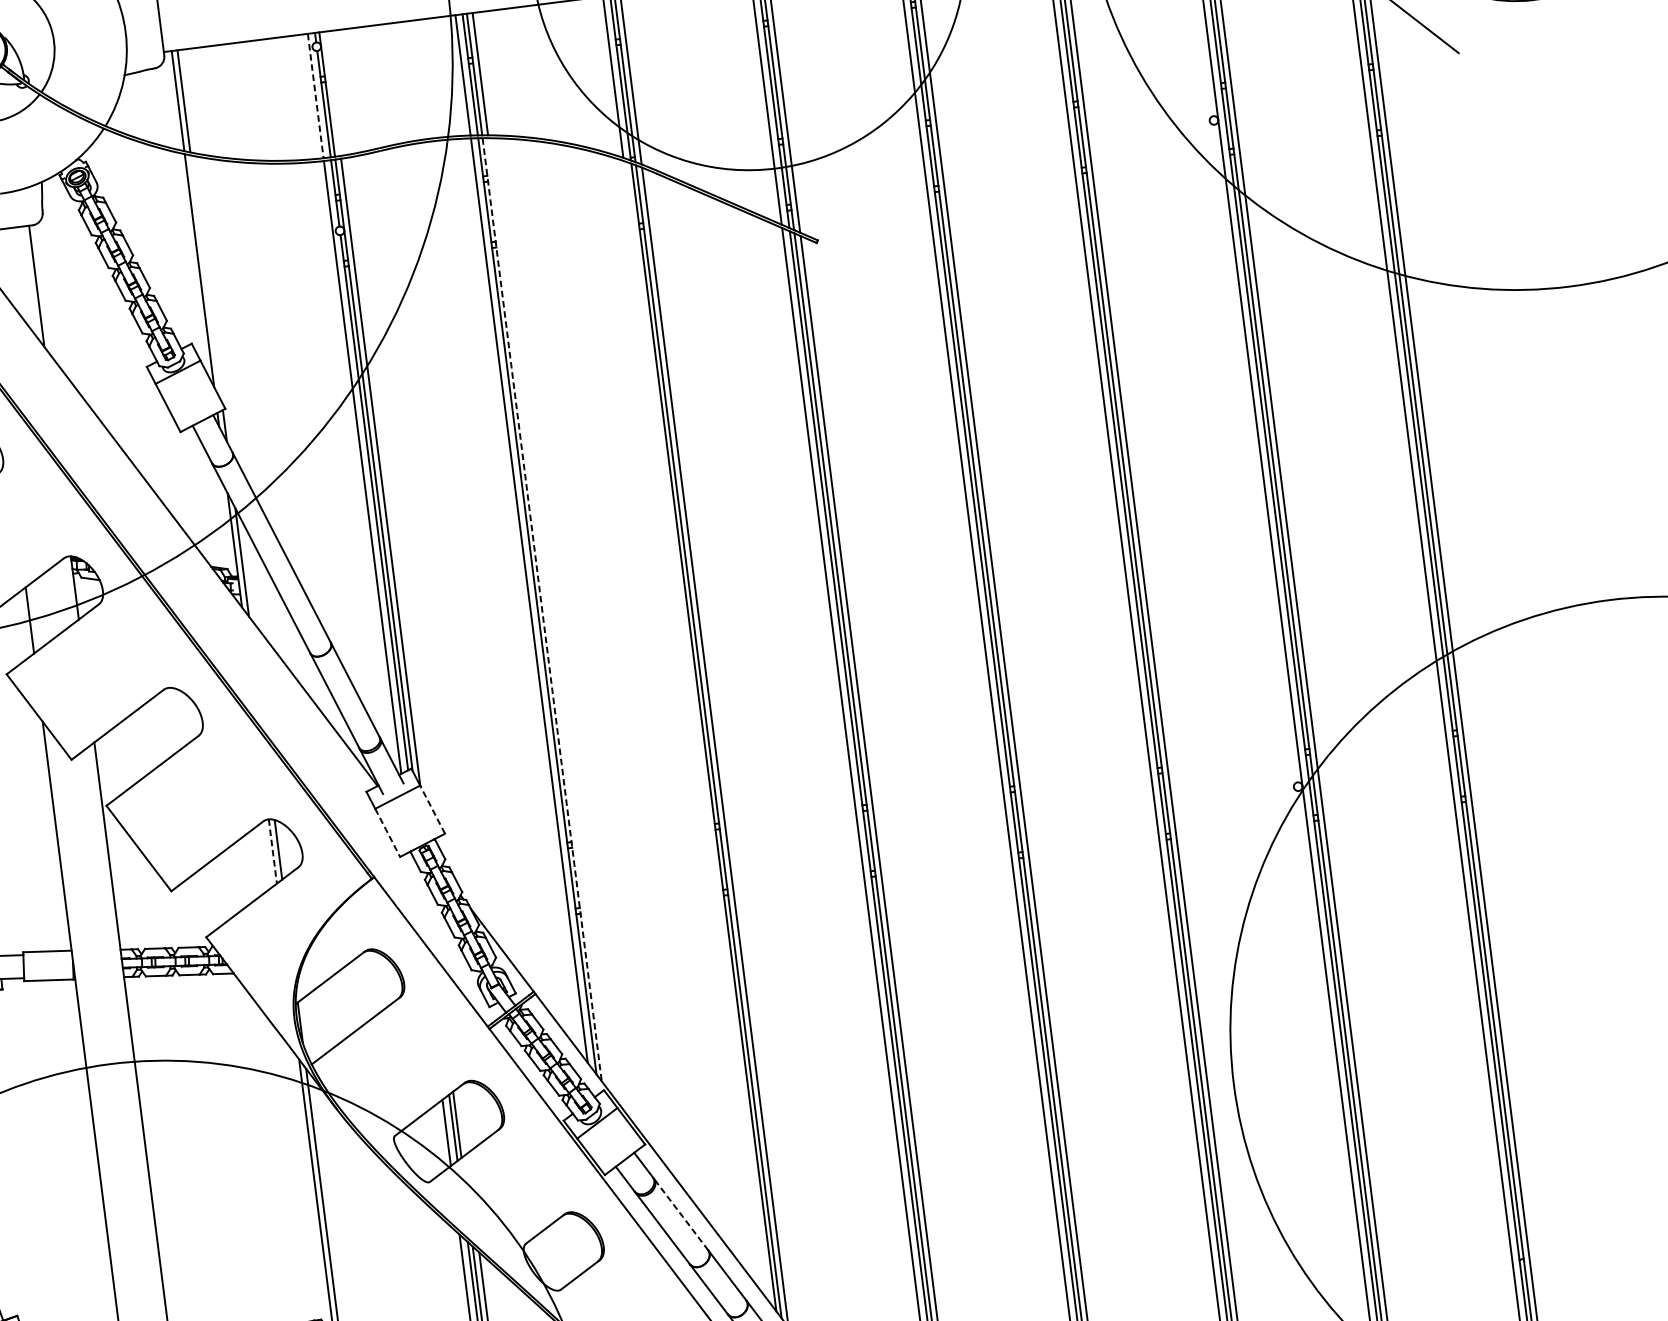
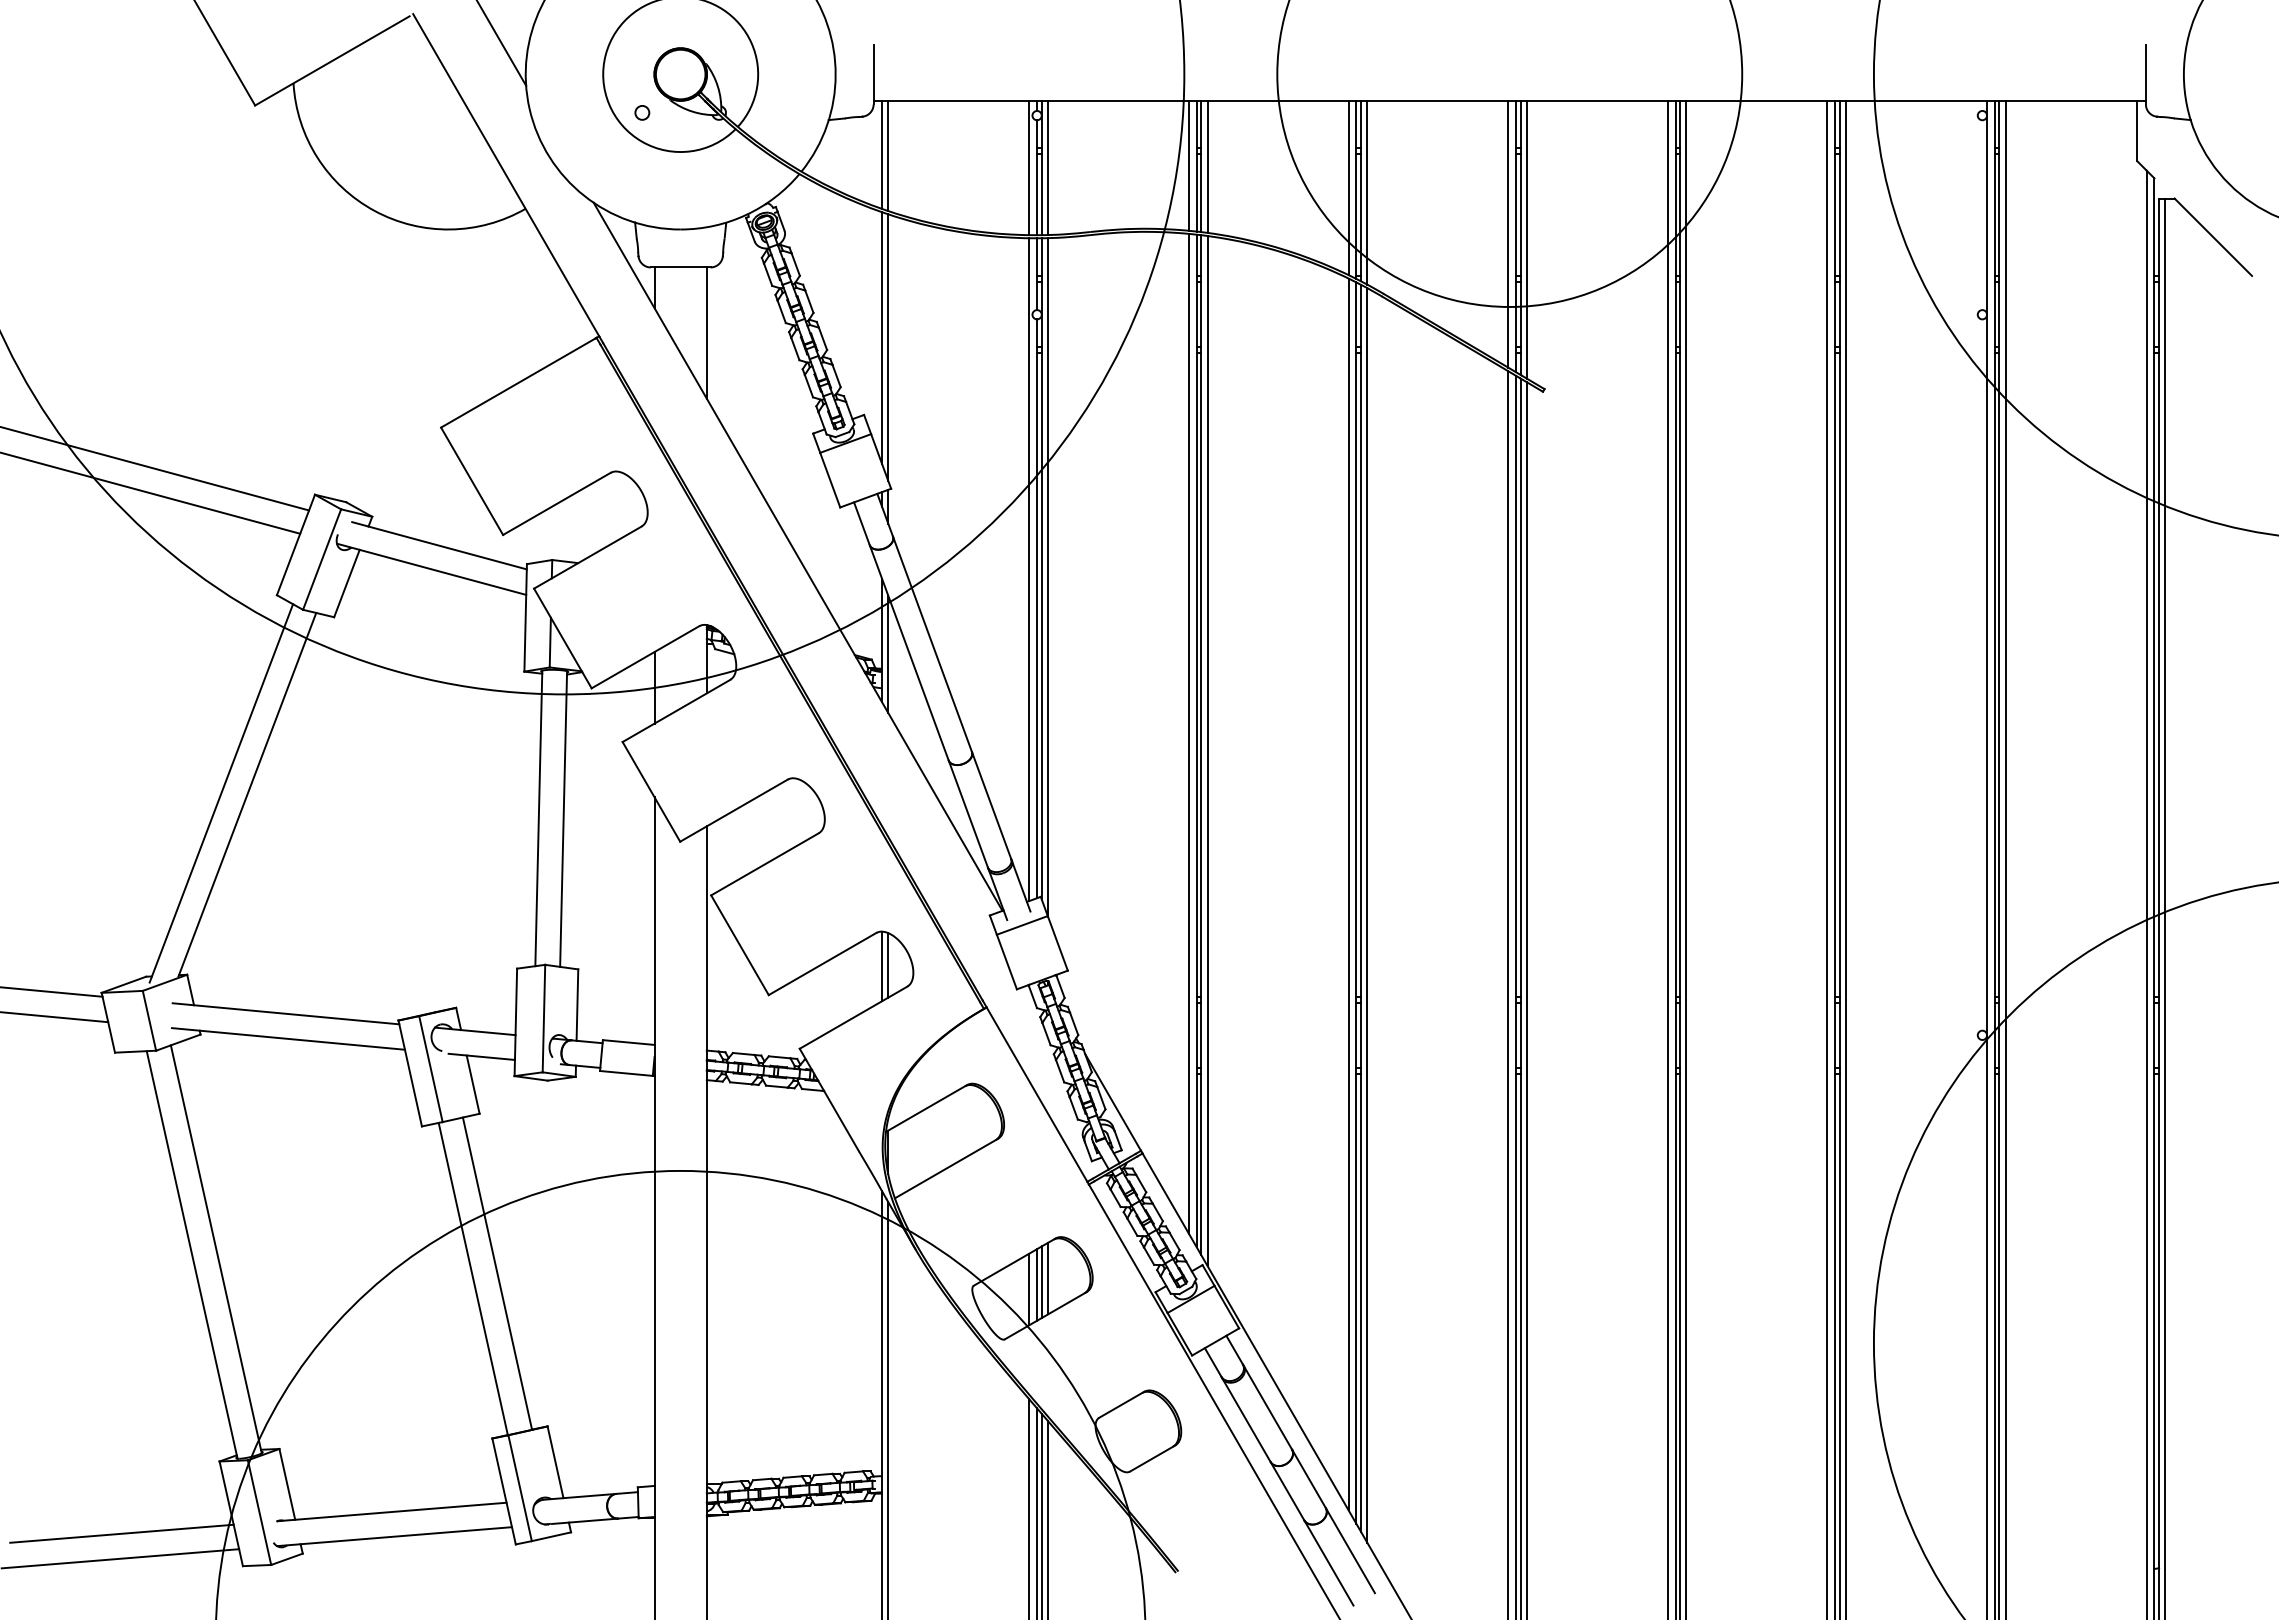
line: (332, 93) -> (1047, 167), added
line: (315, 96) -> (1029, 168), dashed -> solid
line: (206, 278) -> (888, 347), added
line: (542, 609) -> (1201, 745), dashed -> solid
line: (548, 614) -> (1207, 751), added
line: (695, 730) -> (1348, 894), added
line: (432, 808) -> (1057, 942), dashed -> solid
line: (388, 833) -> (1007, 962), dashed -> solid
line: (273, 851) -> (882, 966), dashed -> solid
line: (462, 1120) -> (1047, 1278), added
line: (680, 1213) -> (1267, 1406), dashed -> solid

